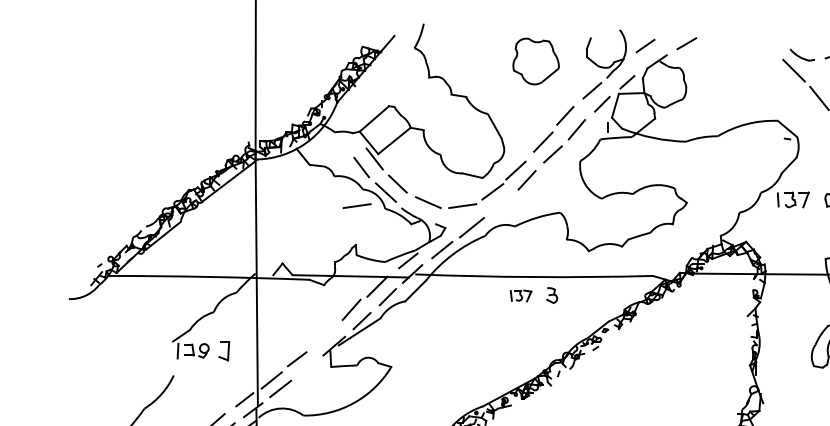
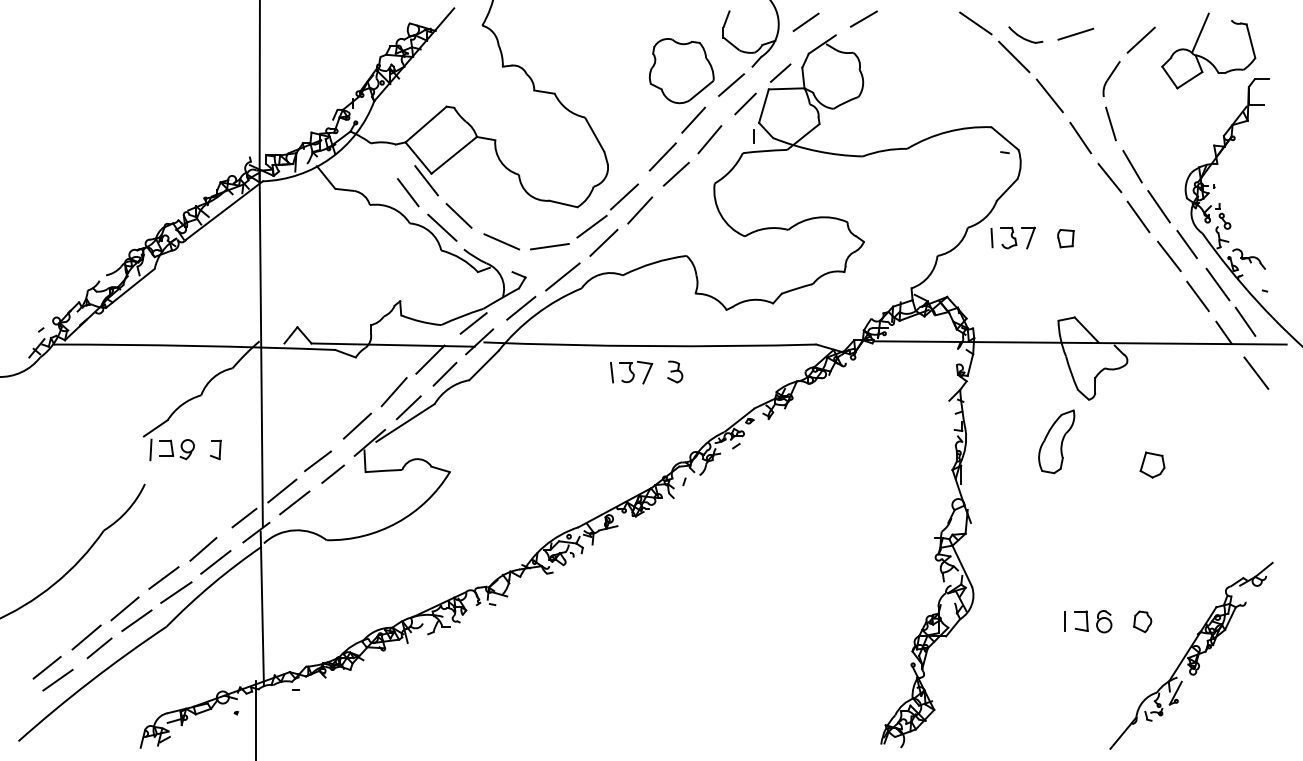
line: (766, 46) -> (975, 23), added
part: (535, 61) -> (681, 71), moved
line: (500, 203) -> (603, 242), added
line: (356, 205) -> (401, 246), removed
part: (520, 295) -> (631, 372), size x1.43
line: (324, 333) -> (356, 425), added
part: (224, 350) -> (215, 449), size x0.71
line: (307, 367) -> (332, 473), added

